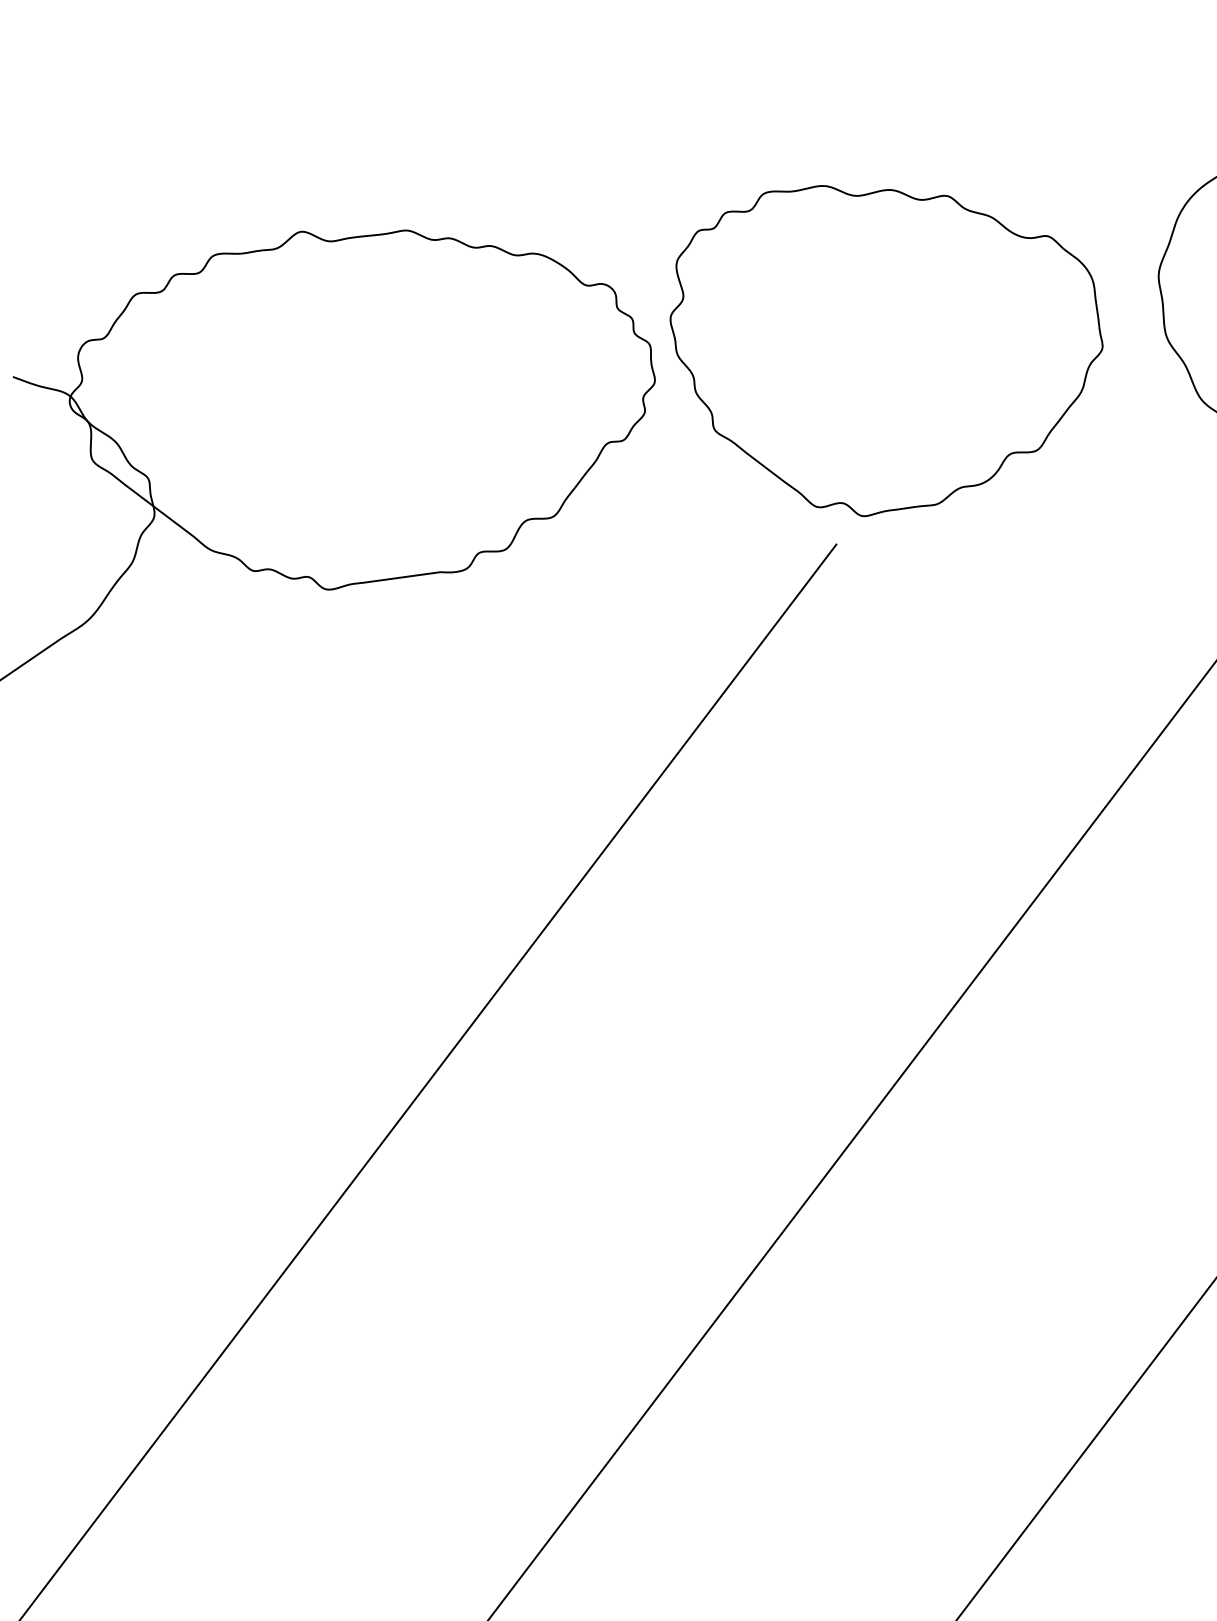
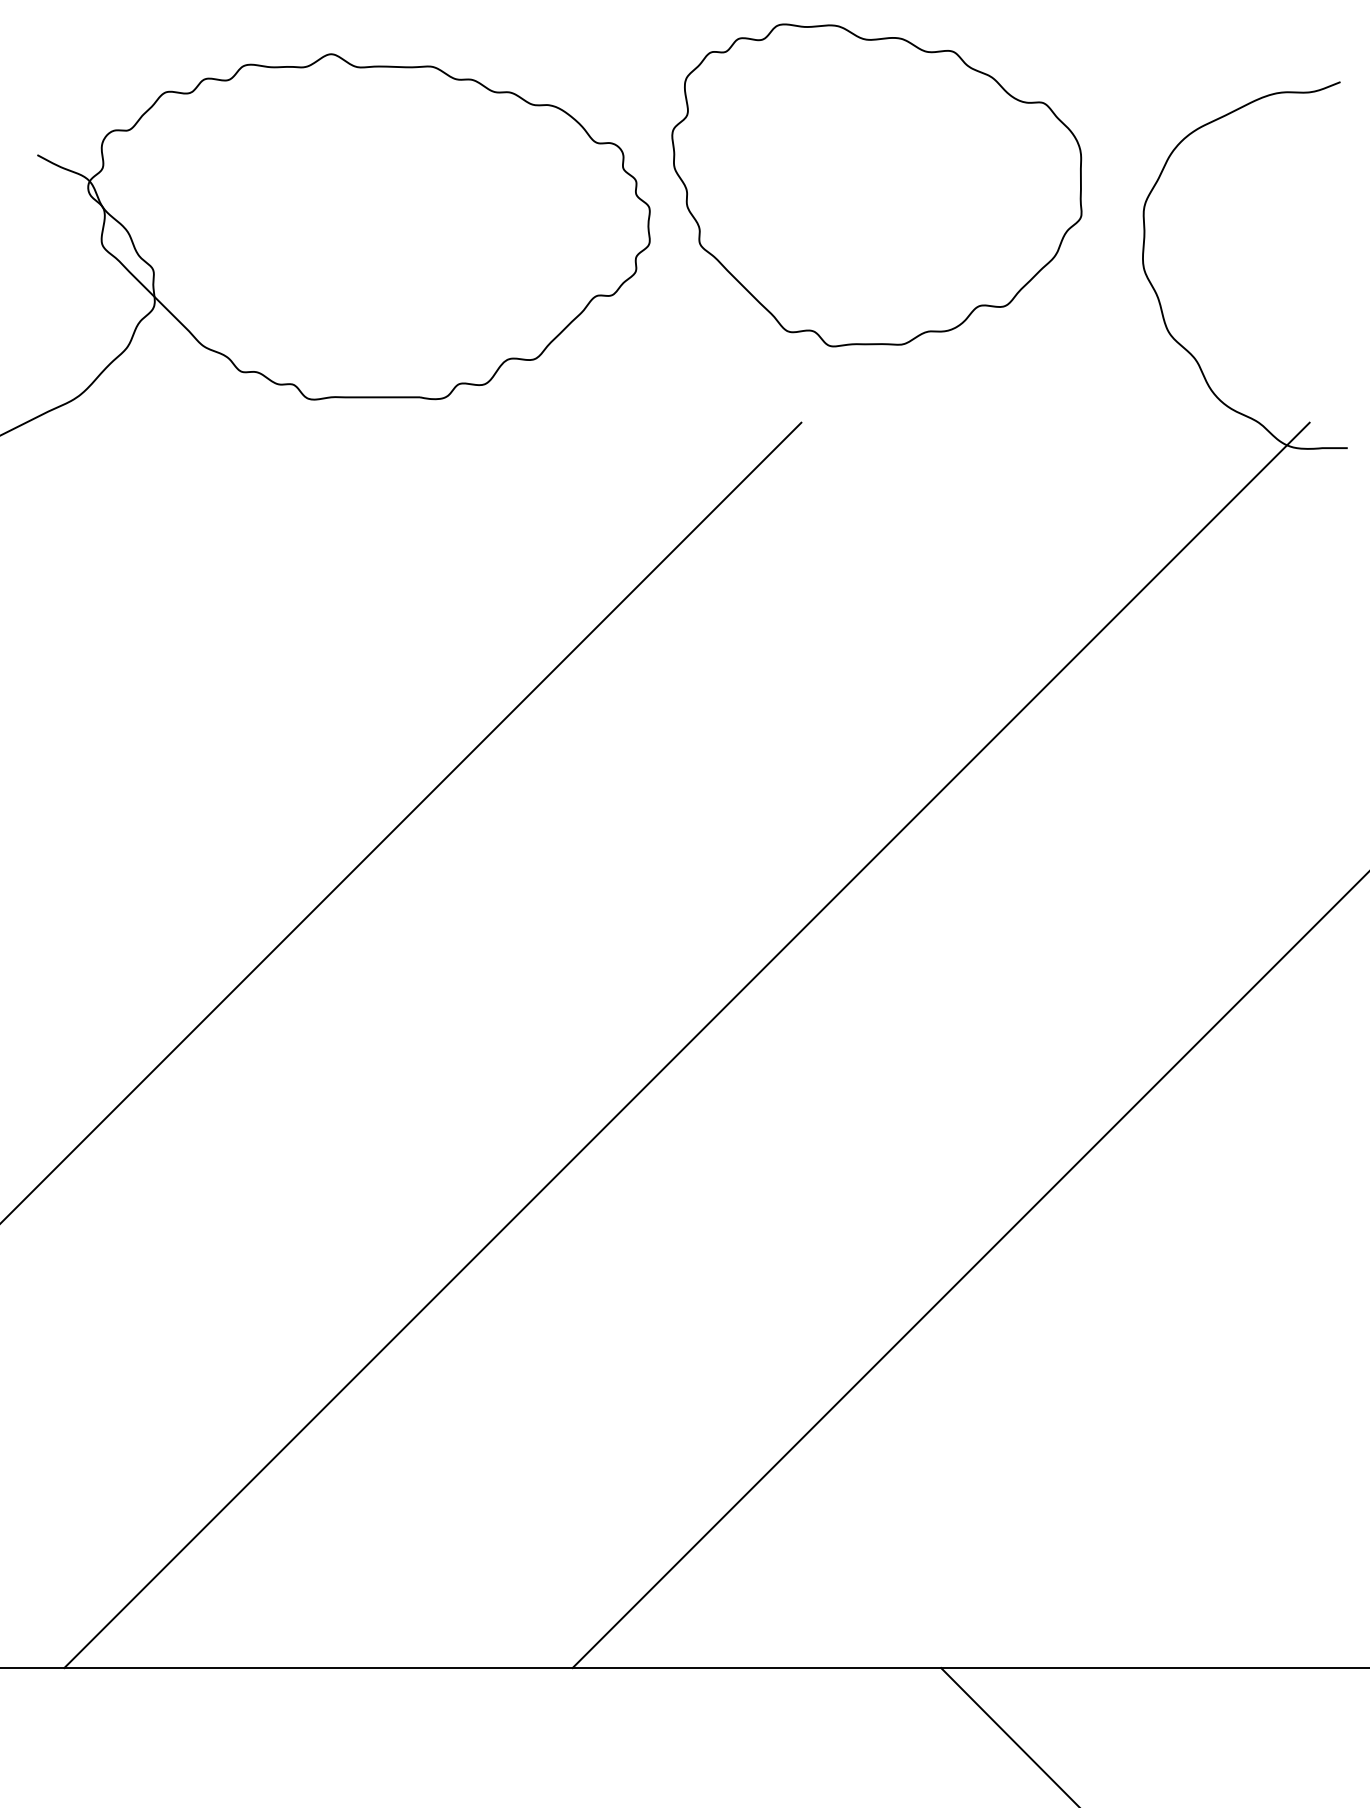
part: (887, 344) -> (876, 185), moved

